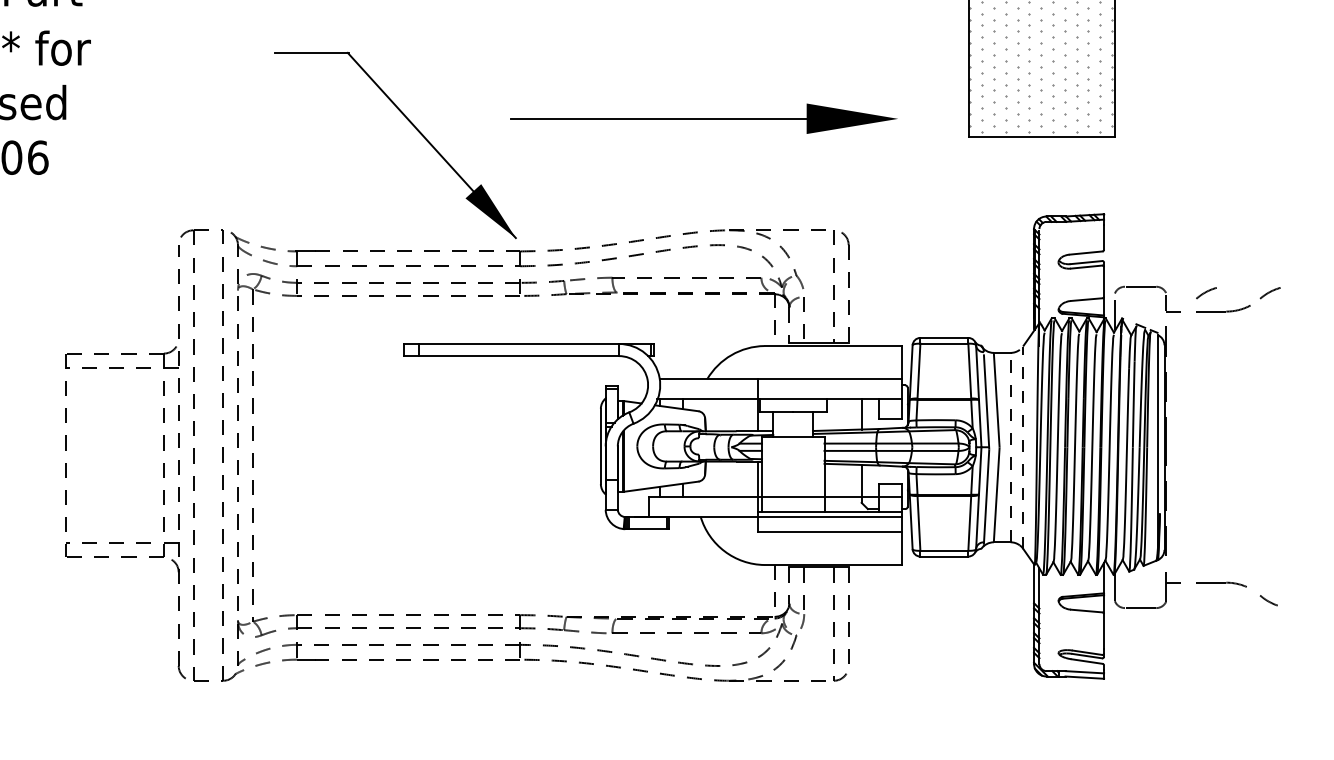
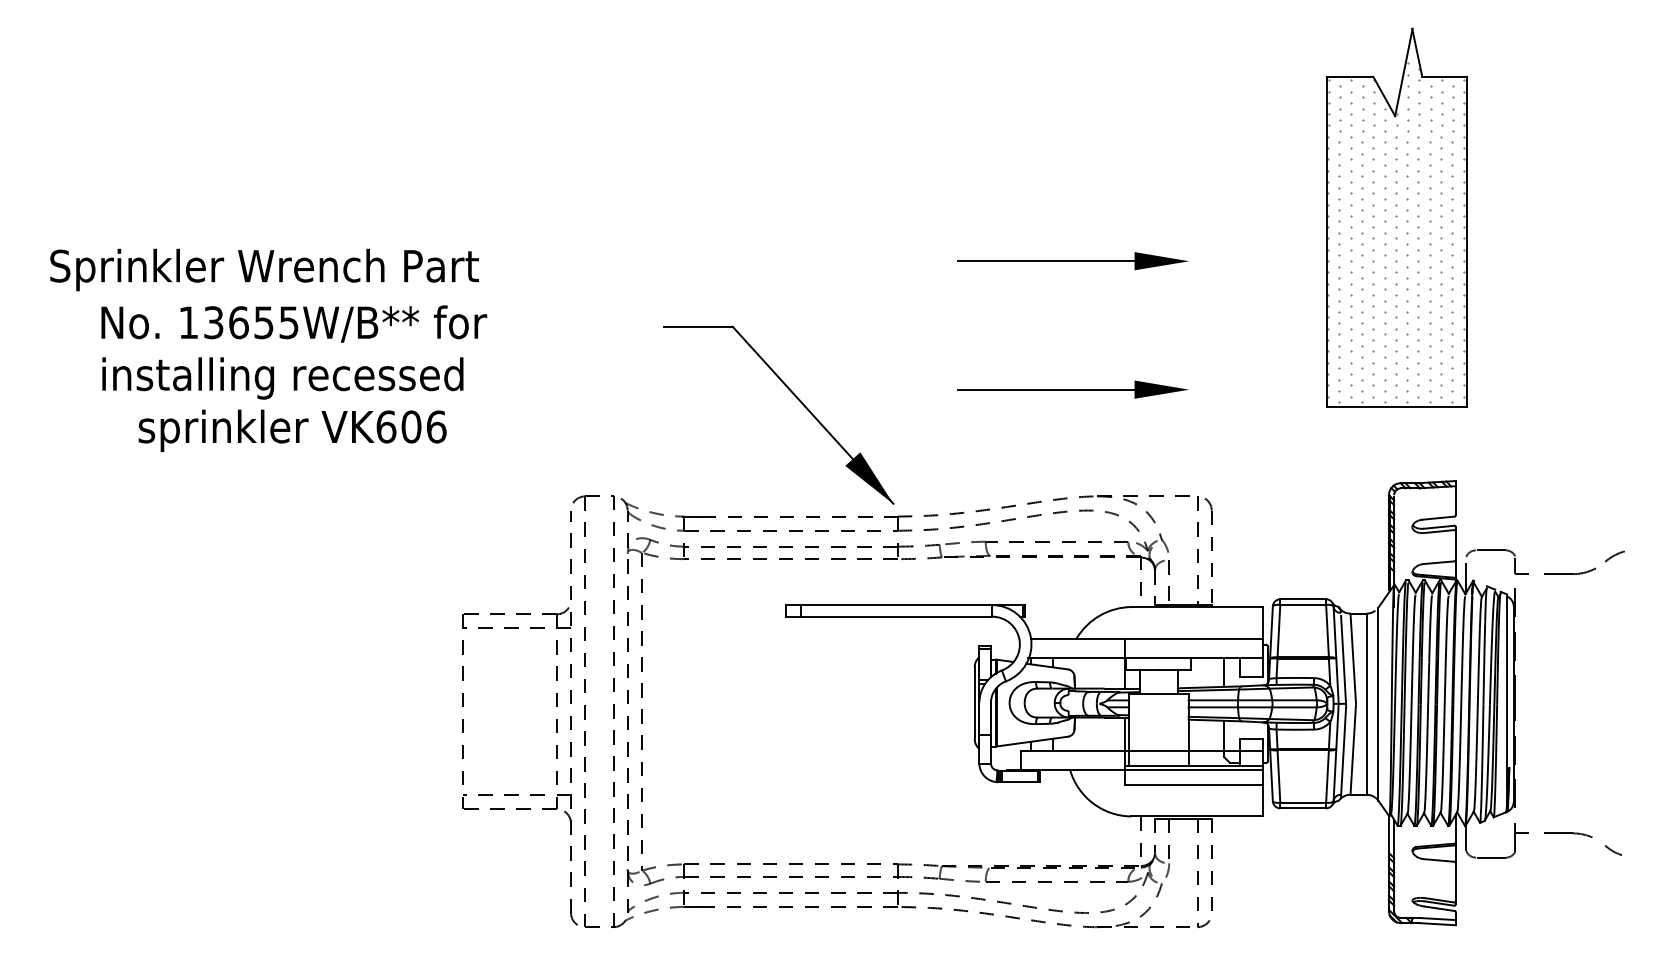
part: (703, 118) -> (1072, 389), size x0.62
arc: (1206, 293) -> (1553, 556), removed
line: (1010, 447) -> (1366, 704), dashed -> solid
line: (1023, 447) -> (1378, 704), dashed -> solid

